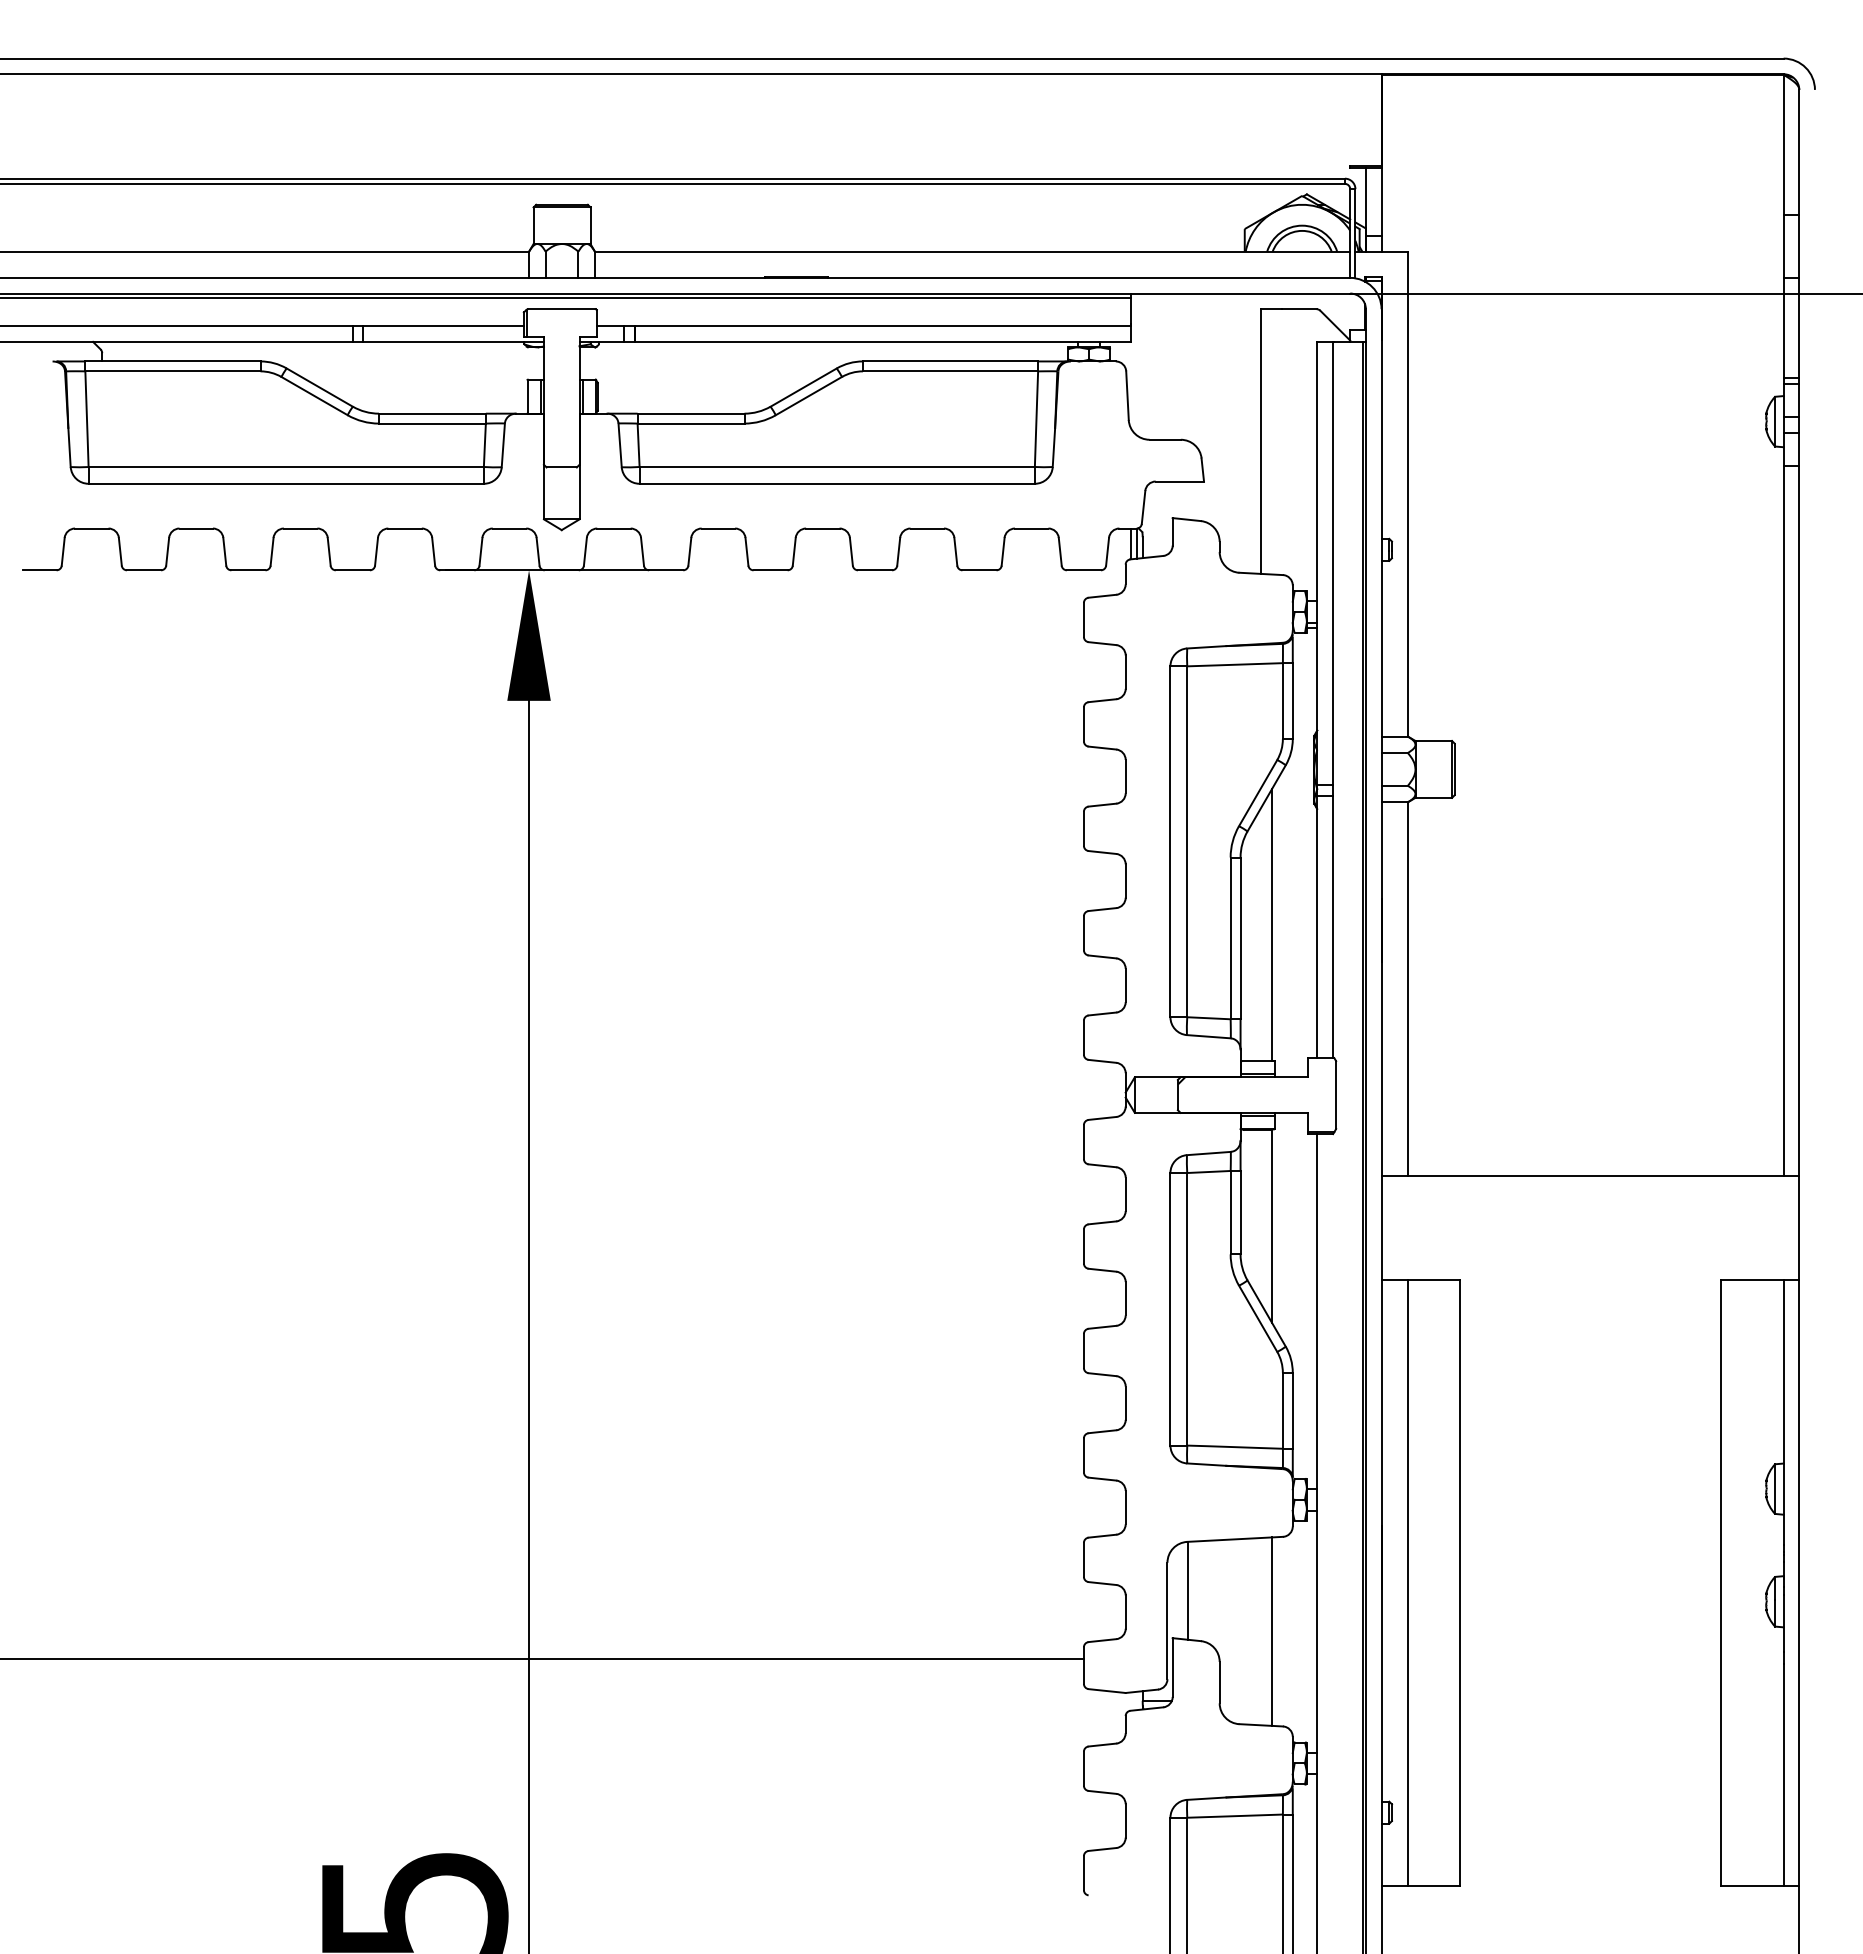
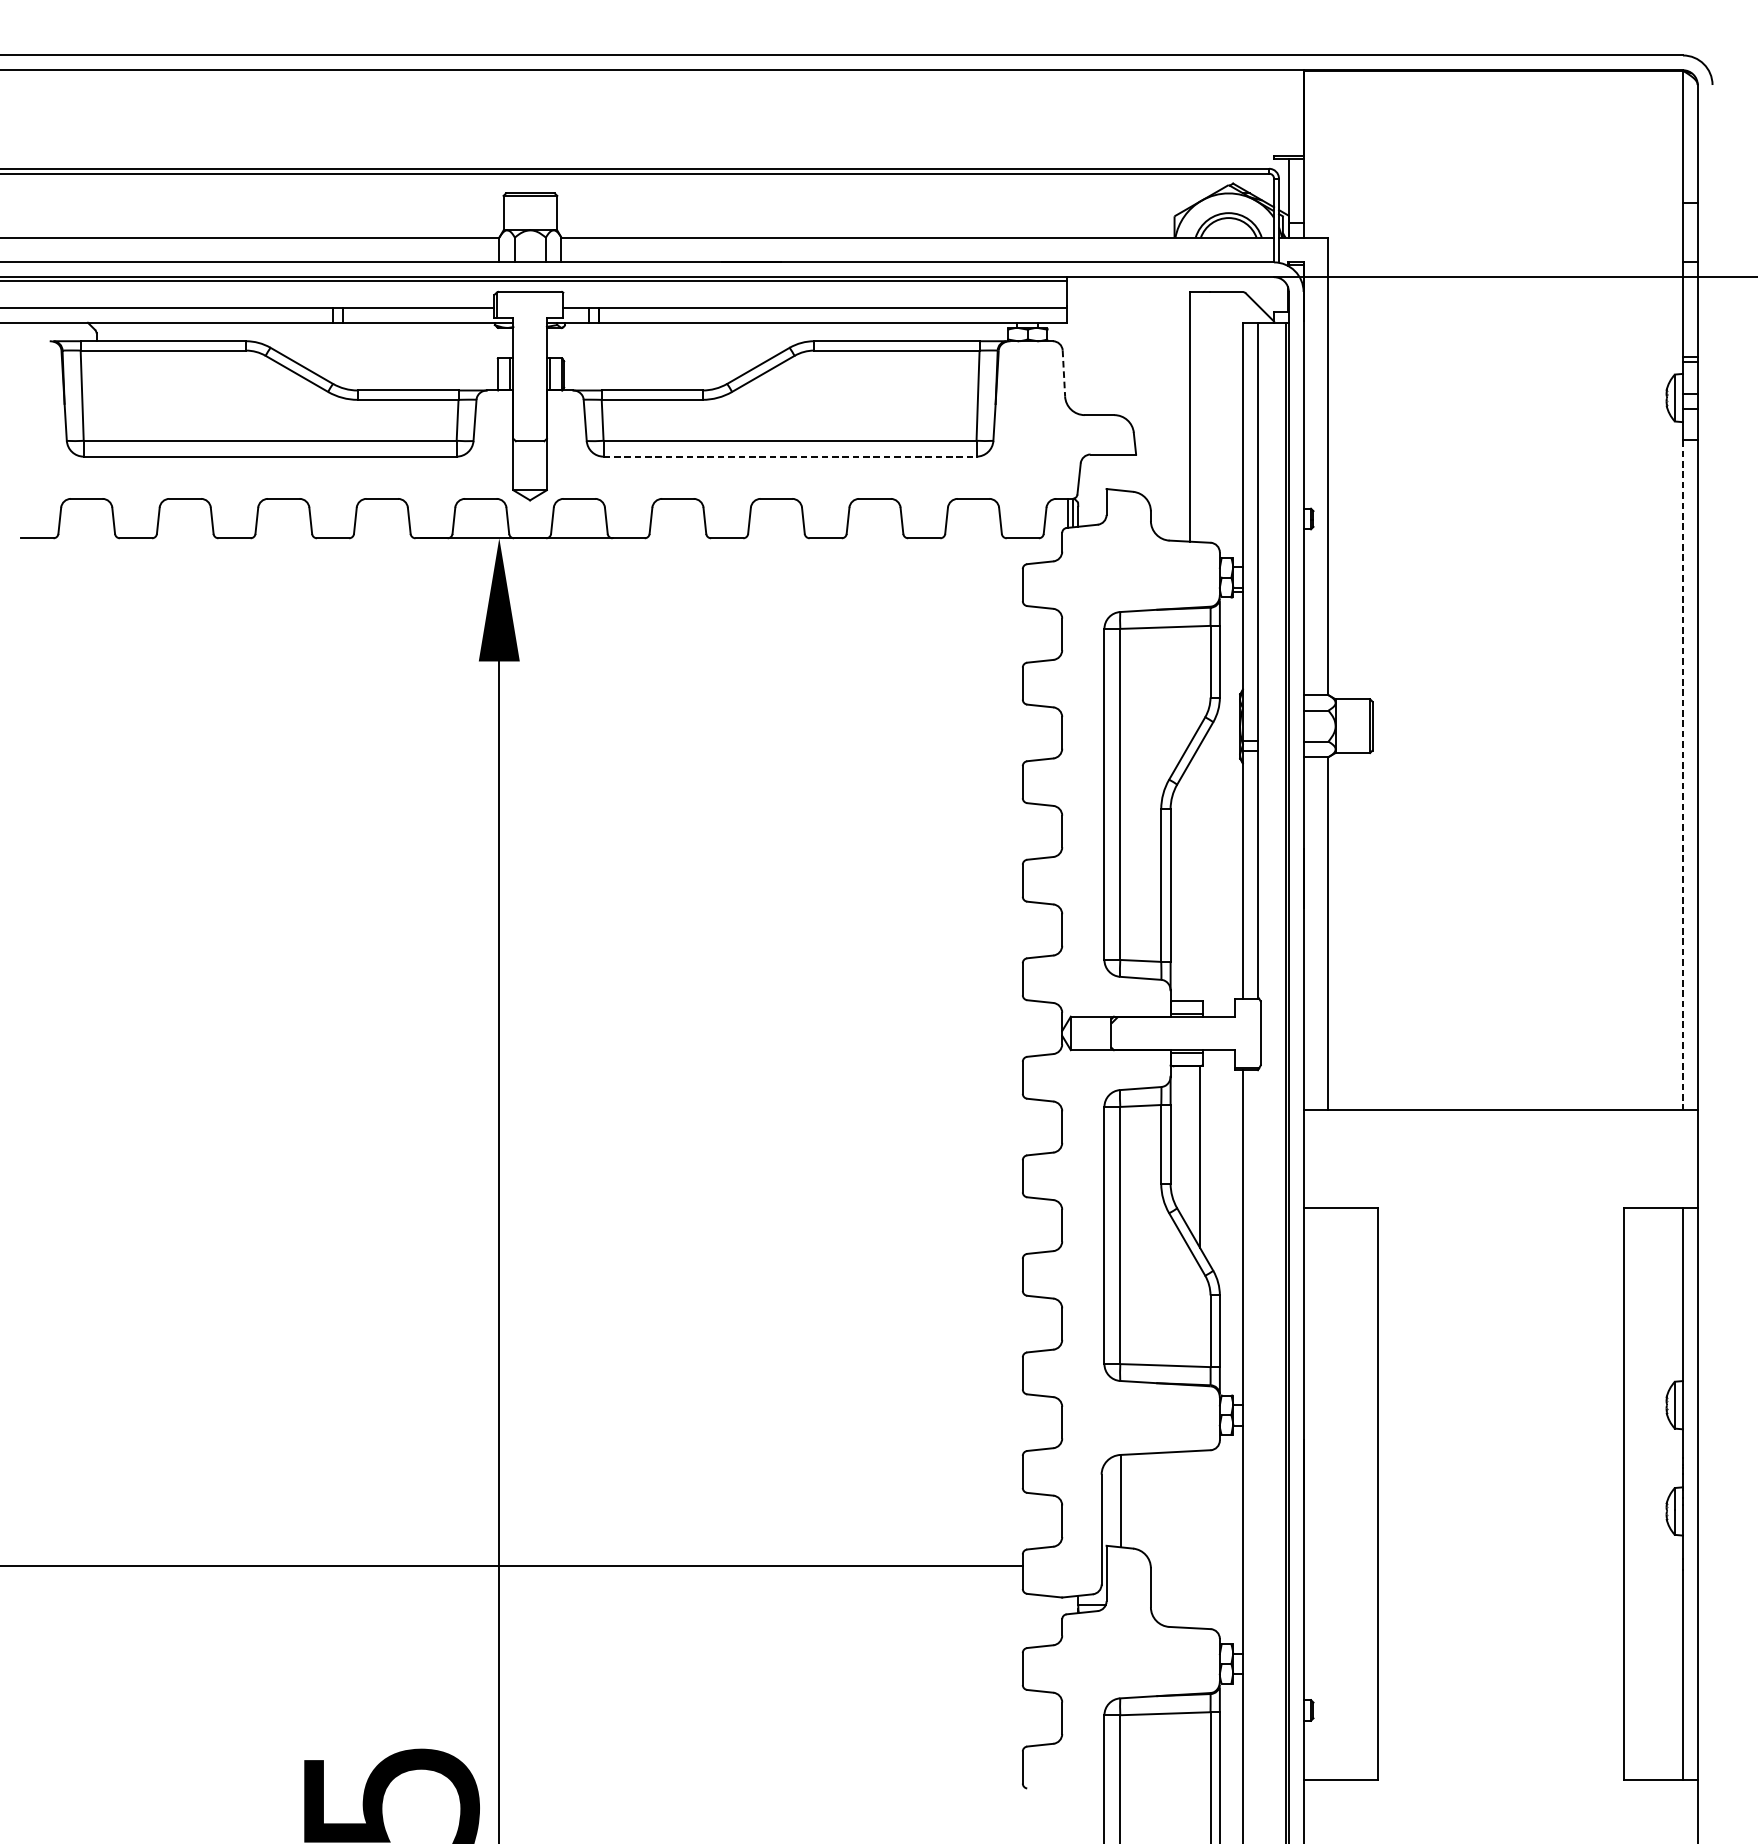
line: (1127, 396) -> (1063, 374), solid -> dashed
line: (837, 483) -> (790, 456), solid -> dashed
line: (1783, 821) -> (1682, 775), solid -> dashed
line: (1271, 925) -> (1199, 873), removed
line: (1407, 1583) -> (1328, 1494), removed
line: (1271, 1631) -> (1199, 1539), removed

